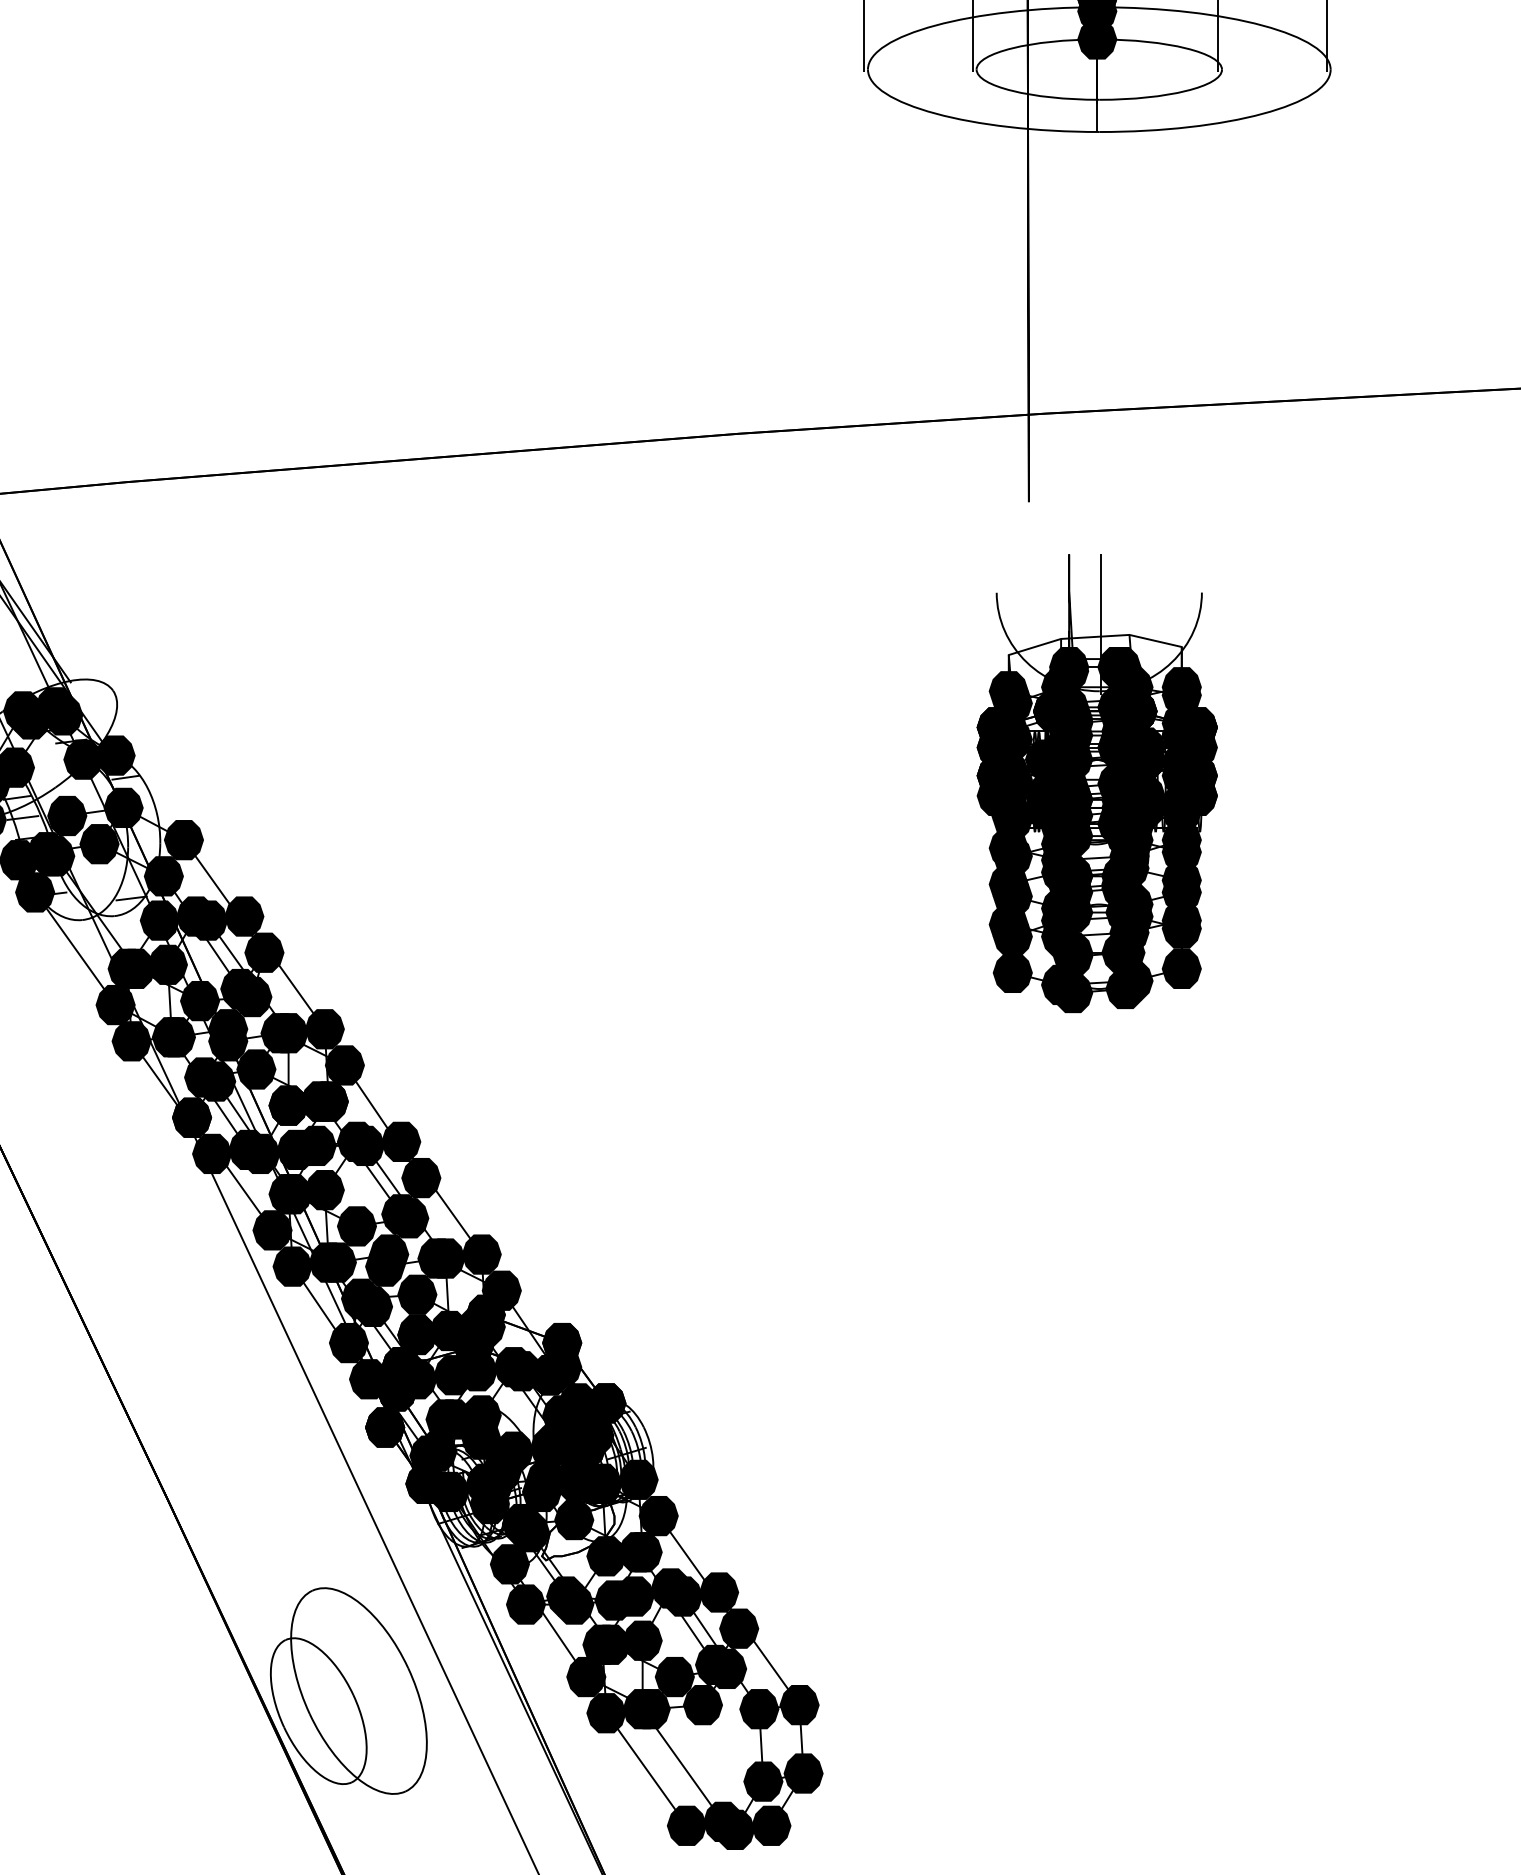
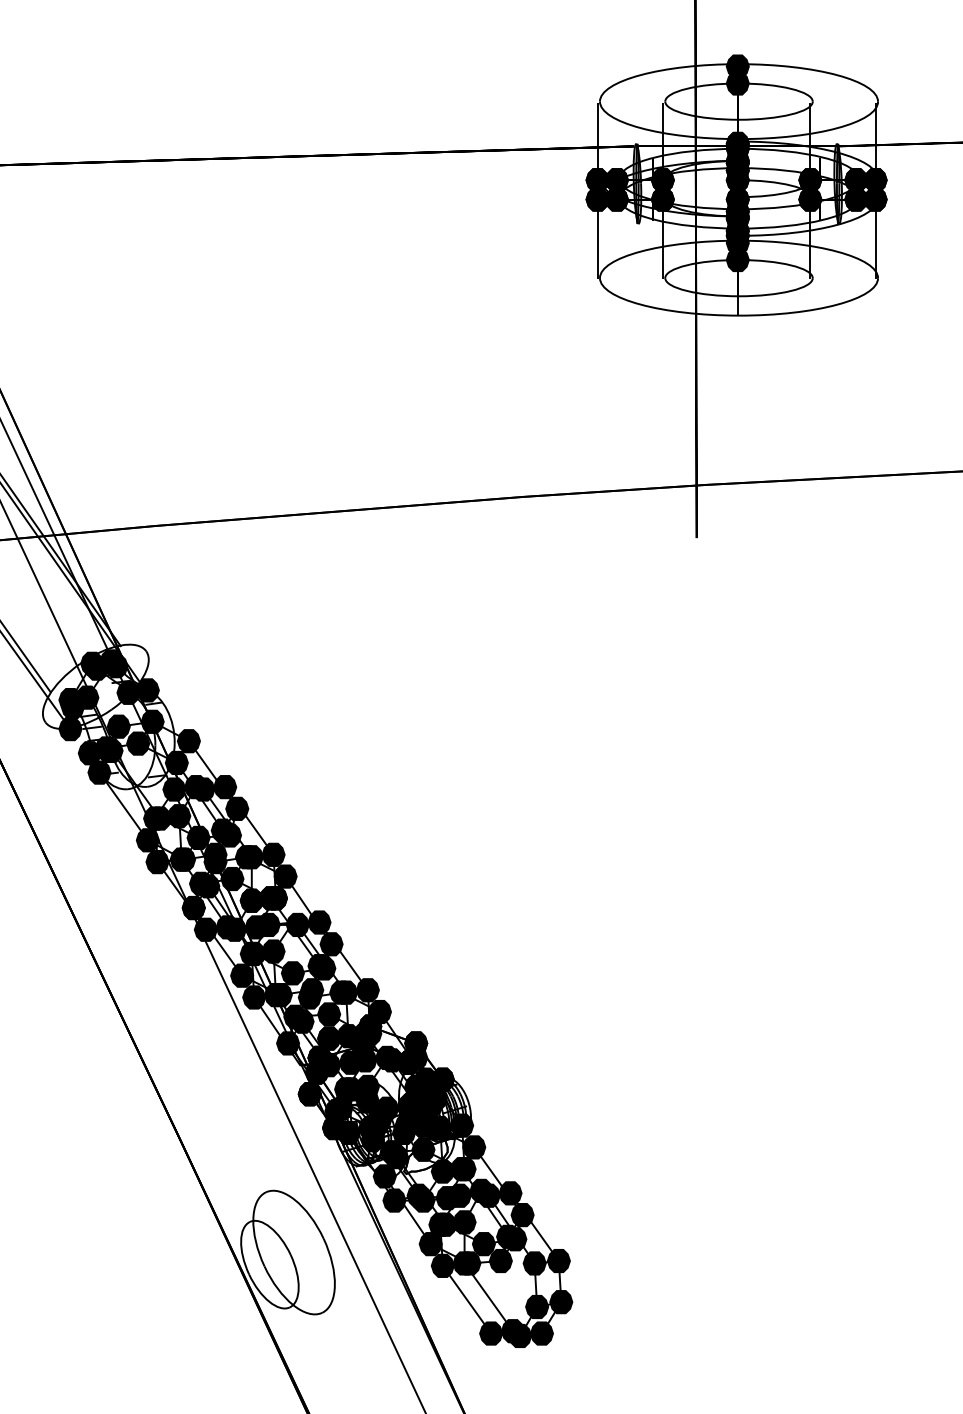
part: (1096, 784) -> (737, 707), removed
fill: (356, 1141) -> (292, 922), removed
fill: (369, 1379) -> (300, 1065), removed

